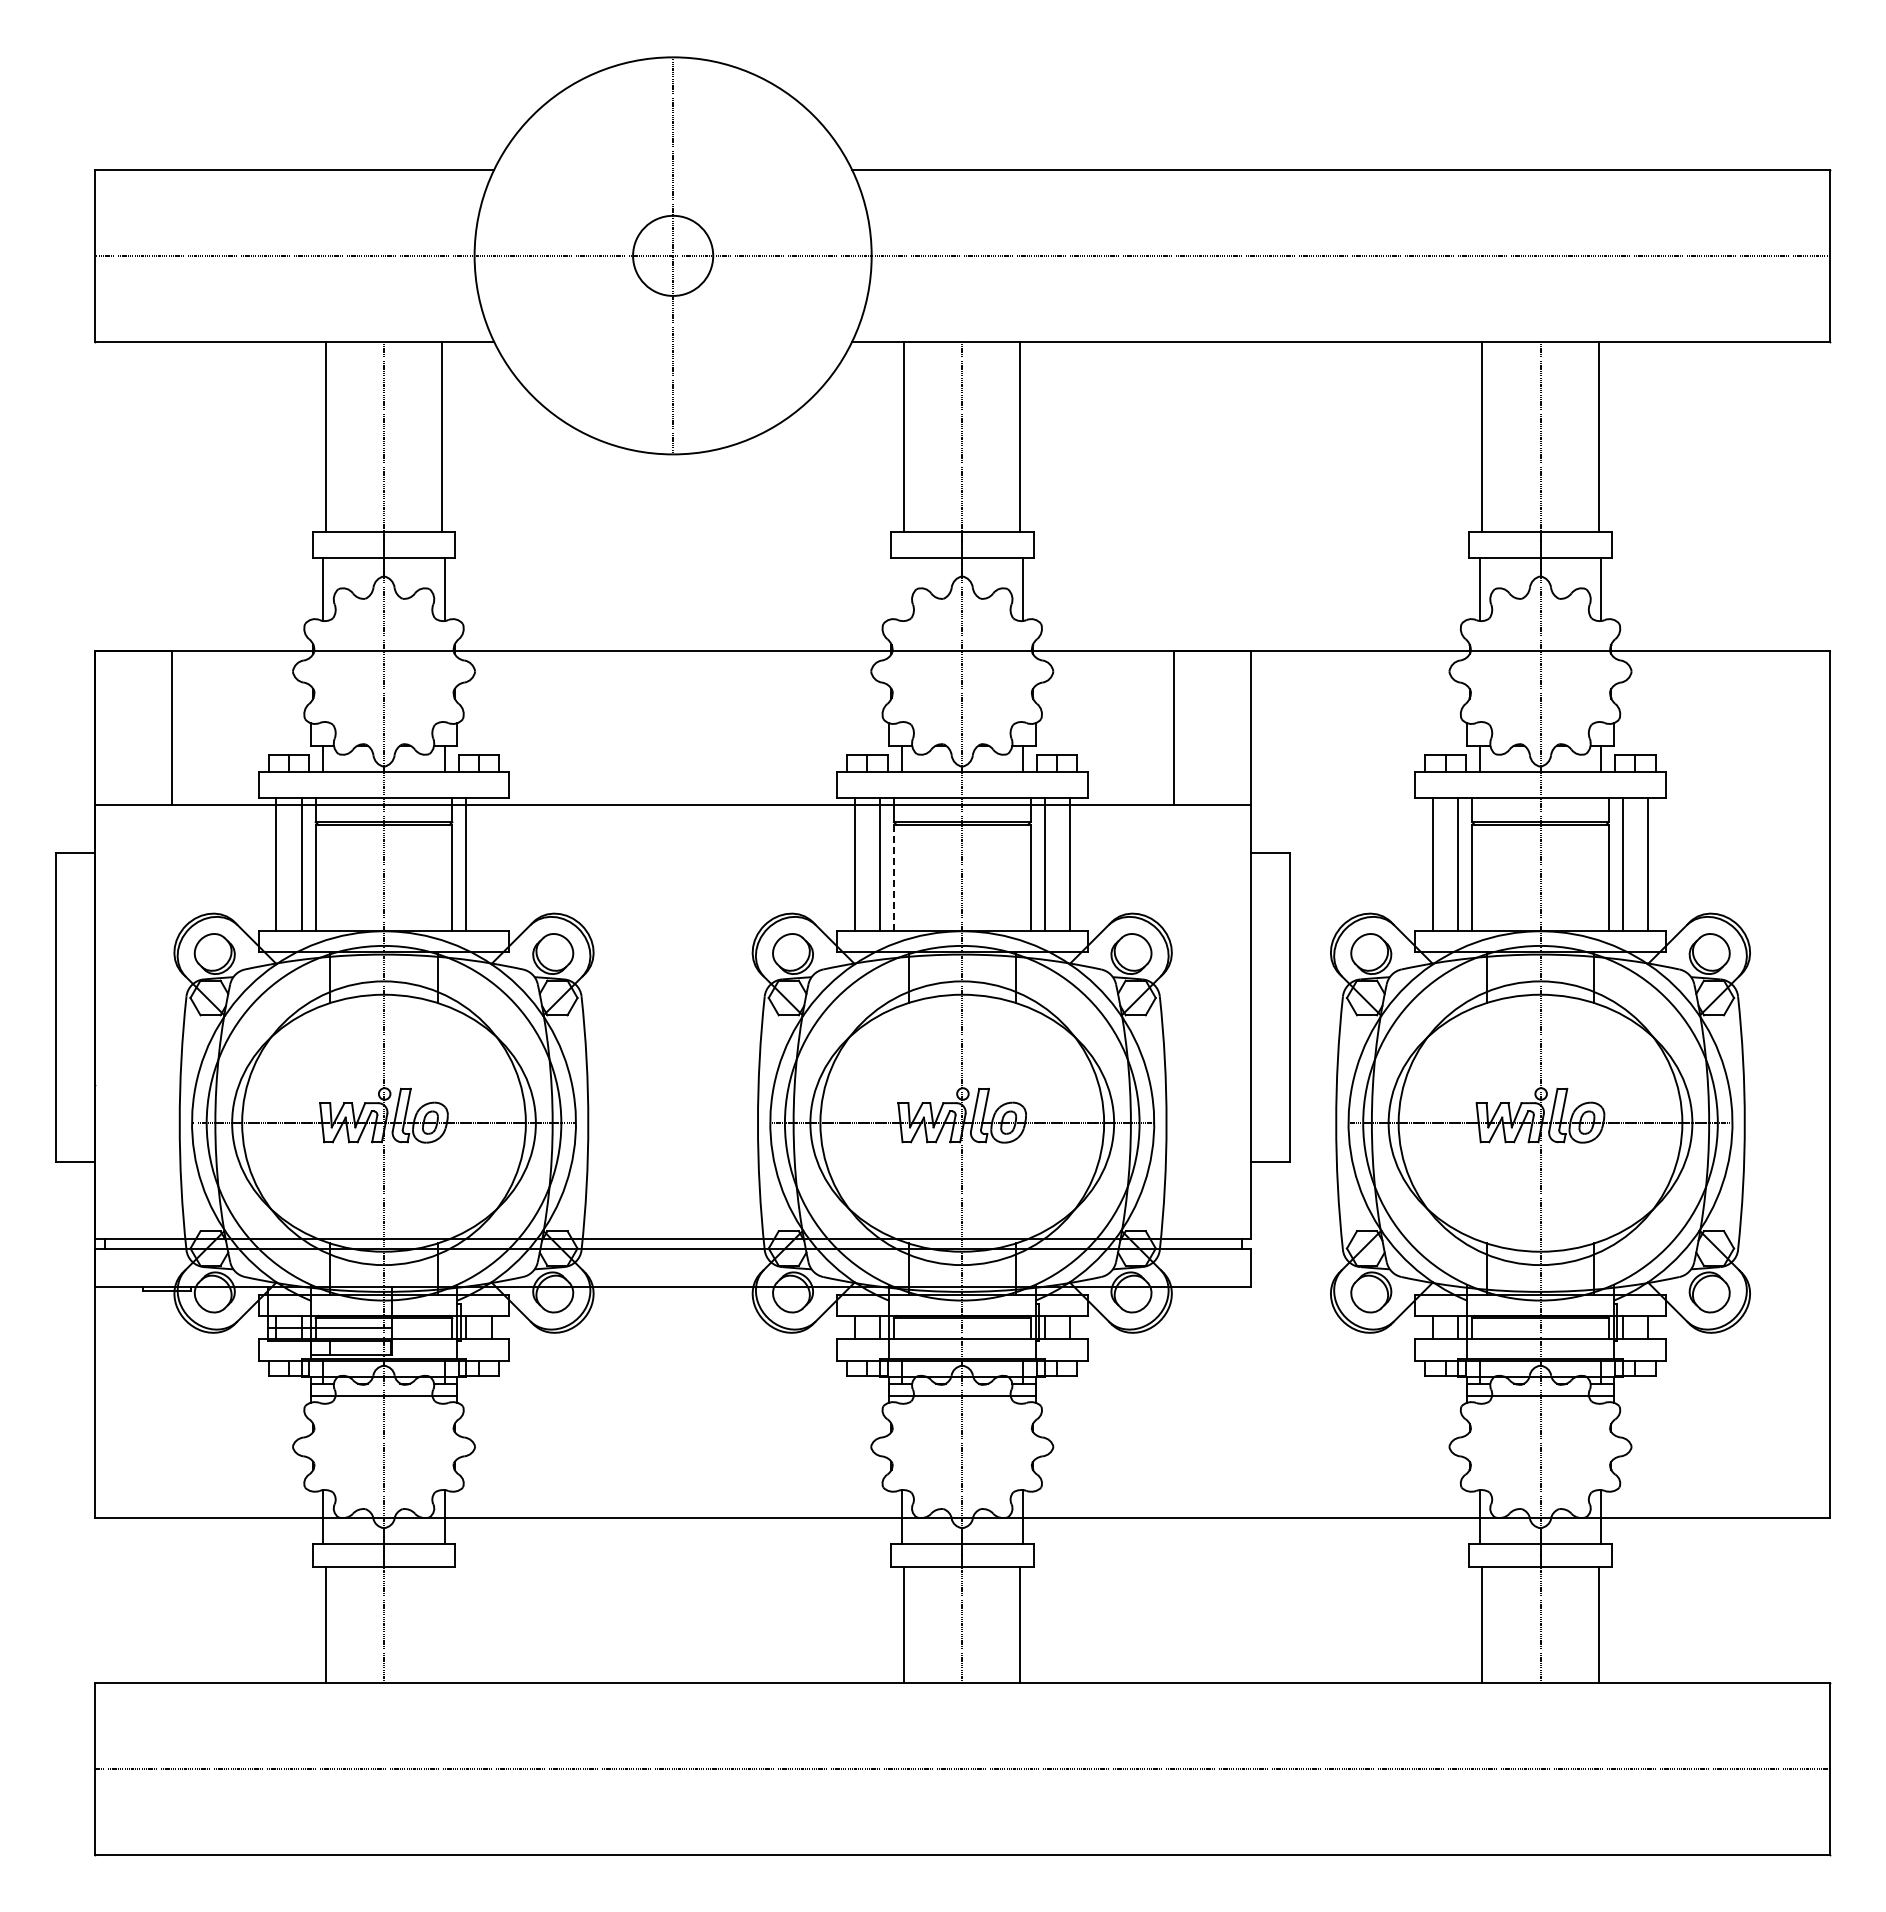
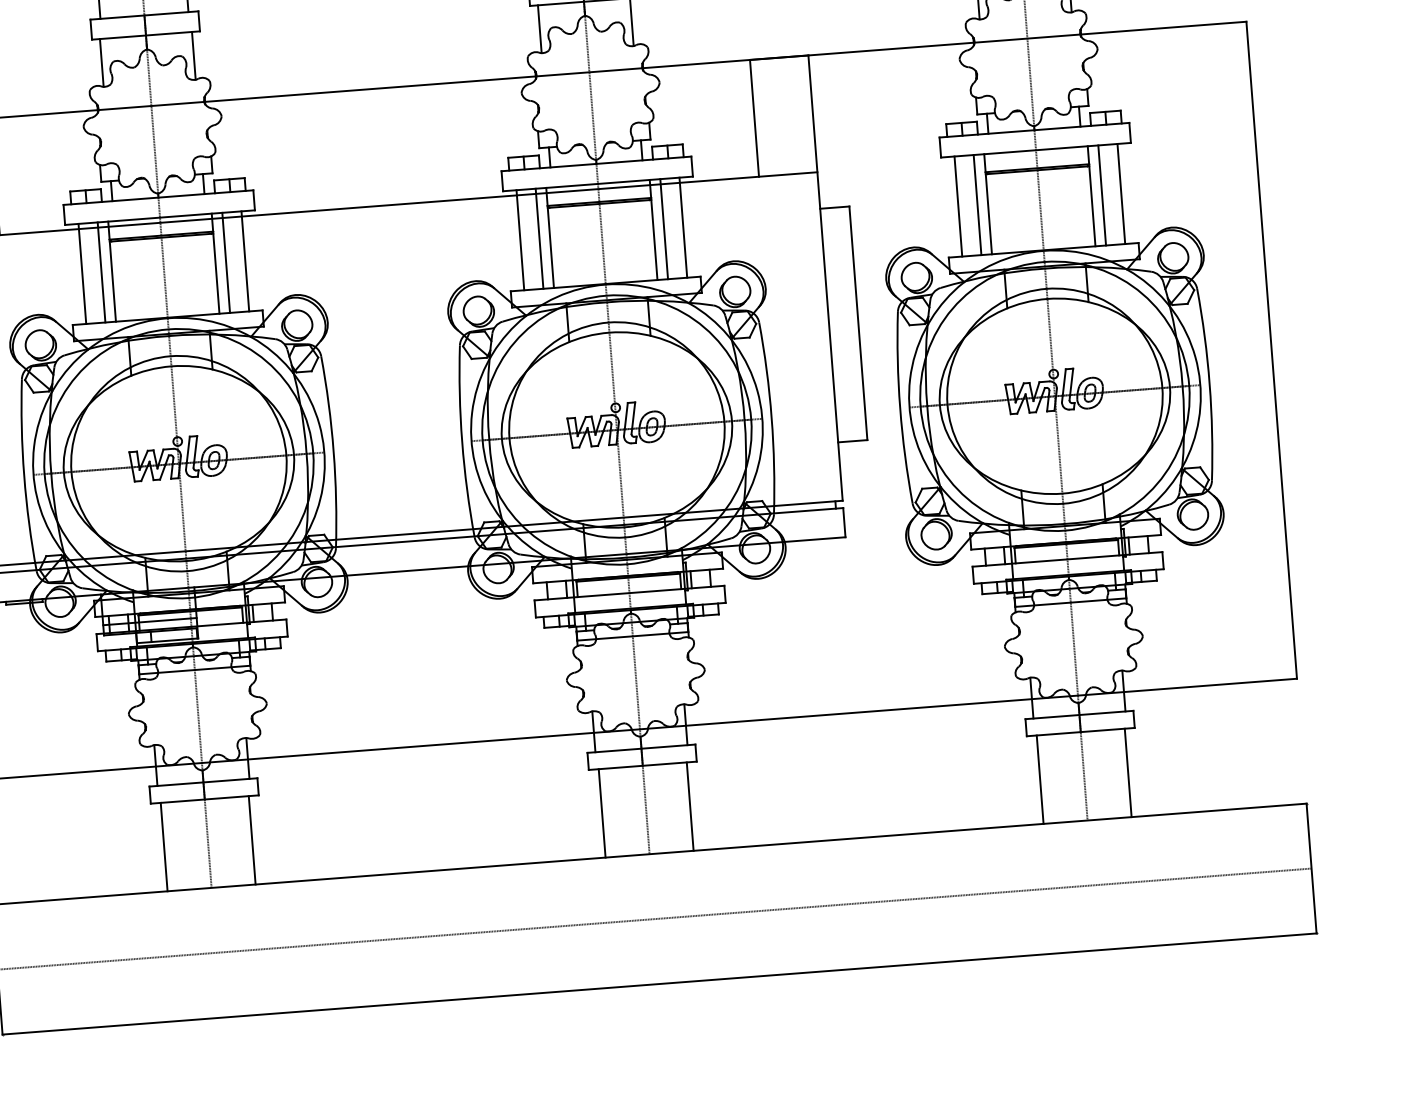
line: (901, 589) -> (539, 29), added
line: (491, 864) -> (245, 261), added
line: (893, 877) -> (550, 247), dashed -> solid
line: (442, 1624) -> (252, 839), added

